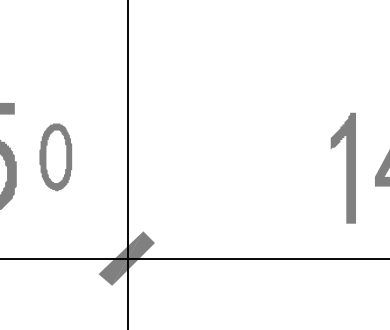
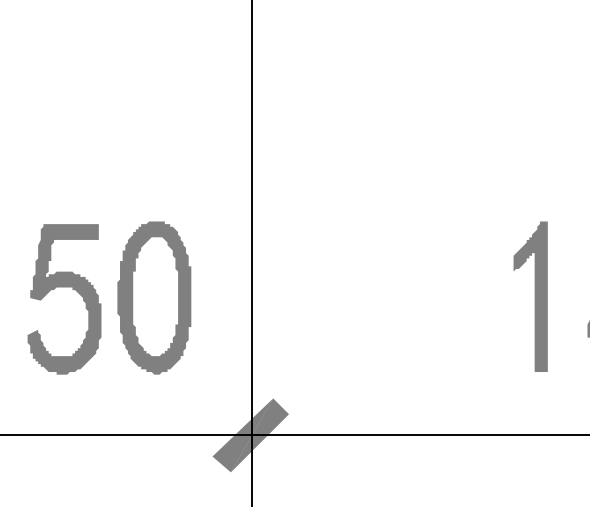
part: (55, 156) -> (154, 297), size x1.67
part: (343, 168) -> (530, 296), moved

